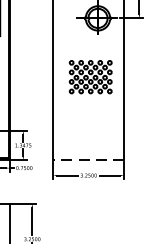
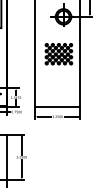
line: (88, 160) -> (57, 107), dashed -> solid

